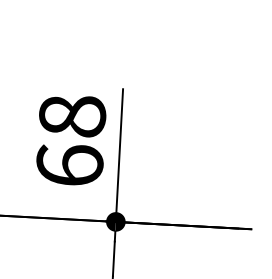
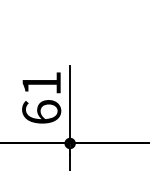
text: (72, 116) -> (41, 83), 68 -> 61

